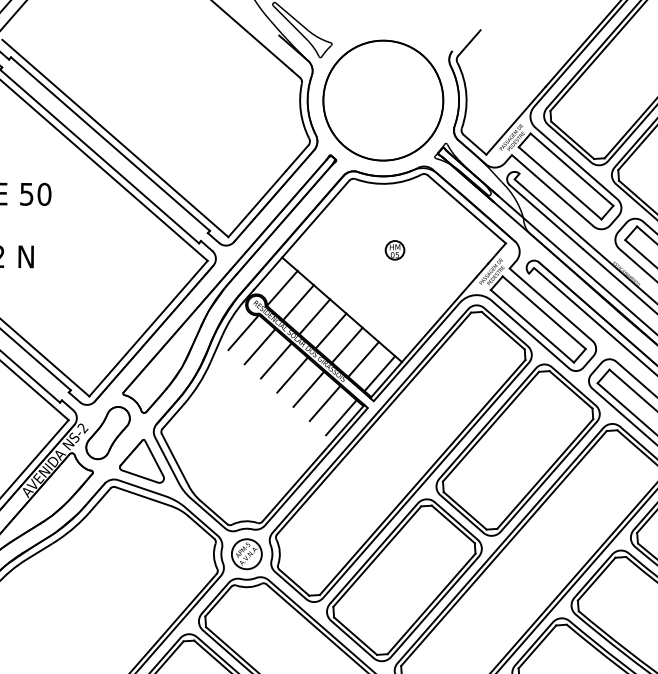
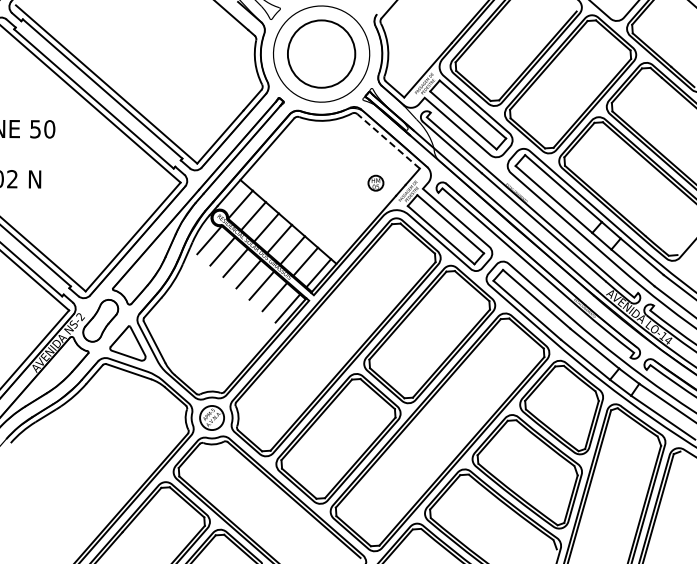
circle: (383, 99) -> (321, 53), size x0.7
line: (466, 209) -> (388, 141), solid -> dashed
part: (394, 249) -> (375, 182), moved

